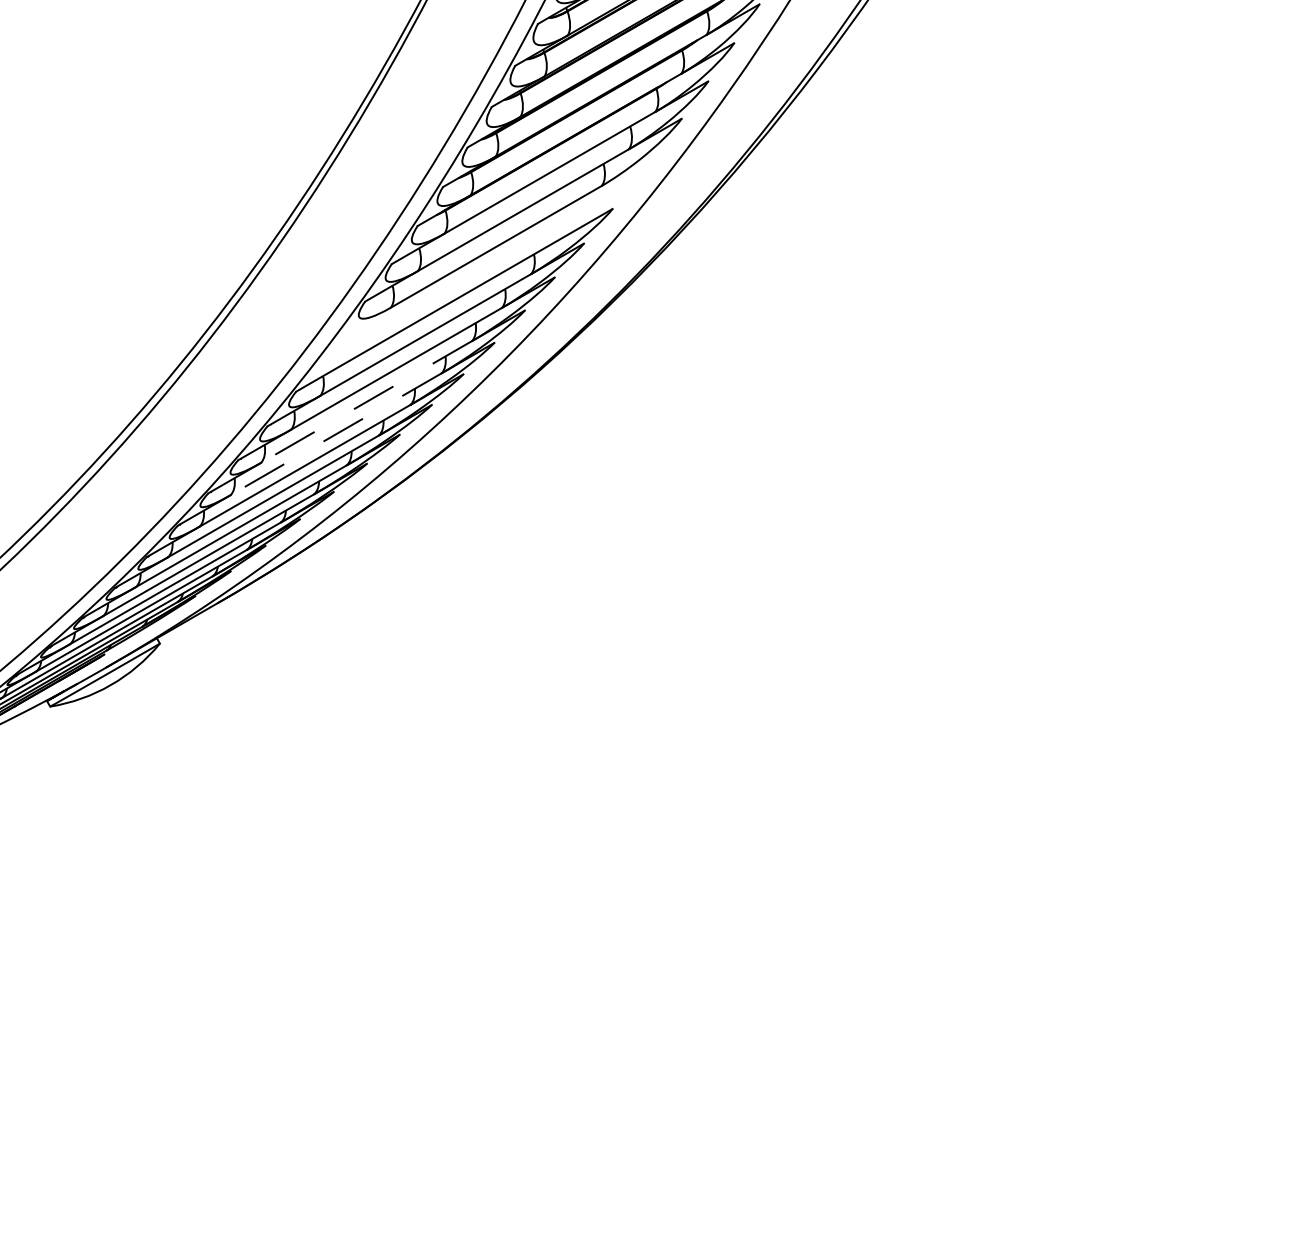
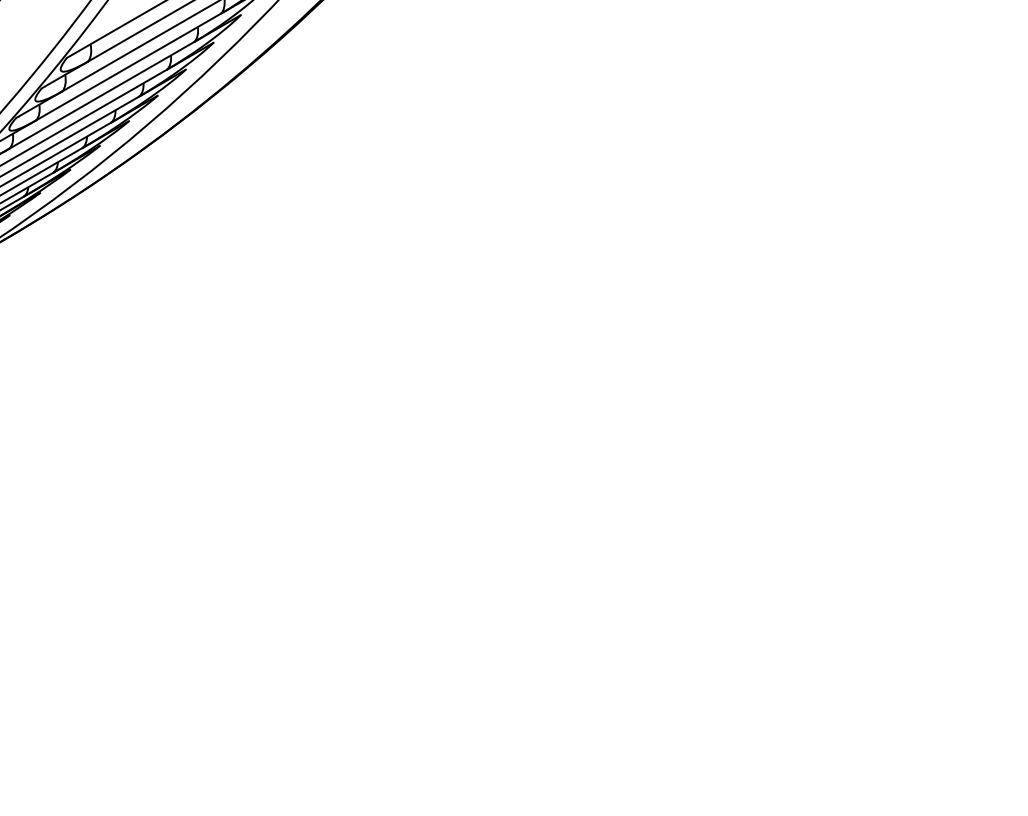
line: (366, 401) -> (128, 66), dashed -> solid
line: (336, 434) -> (102, 95), dashed -> solid

